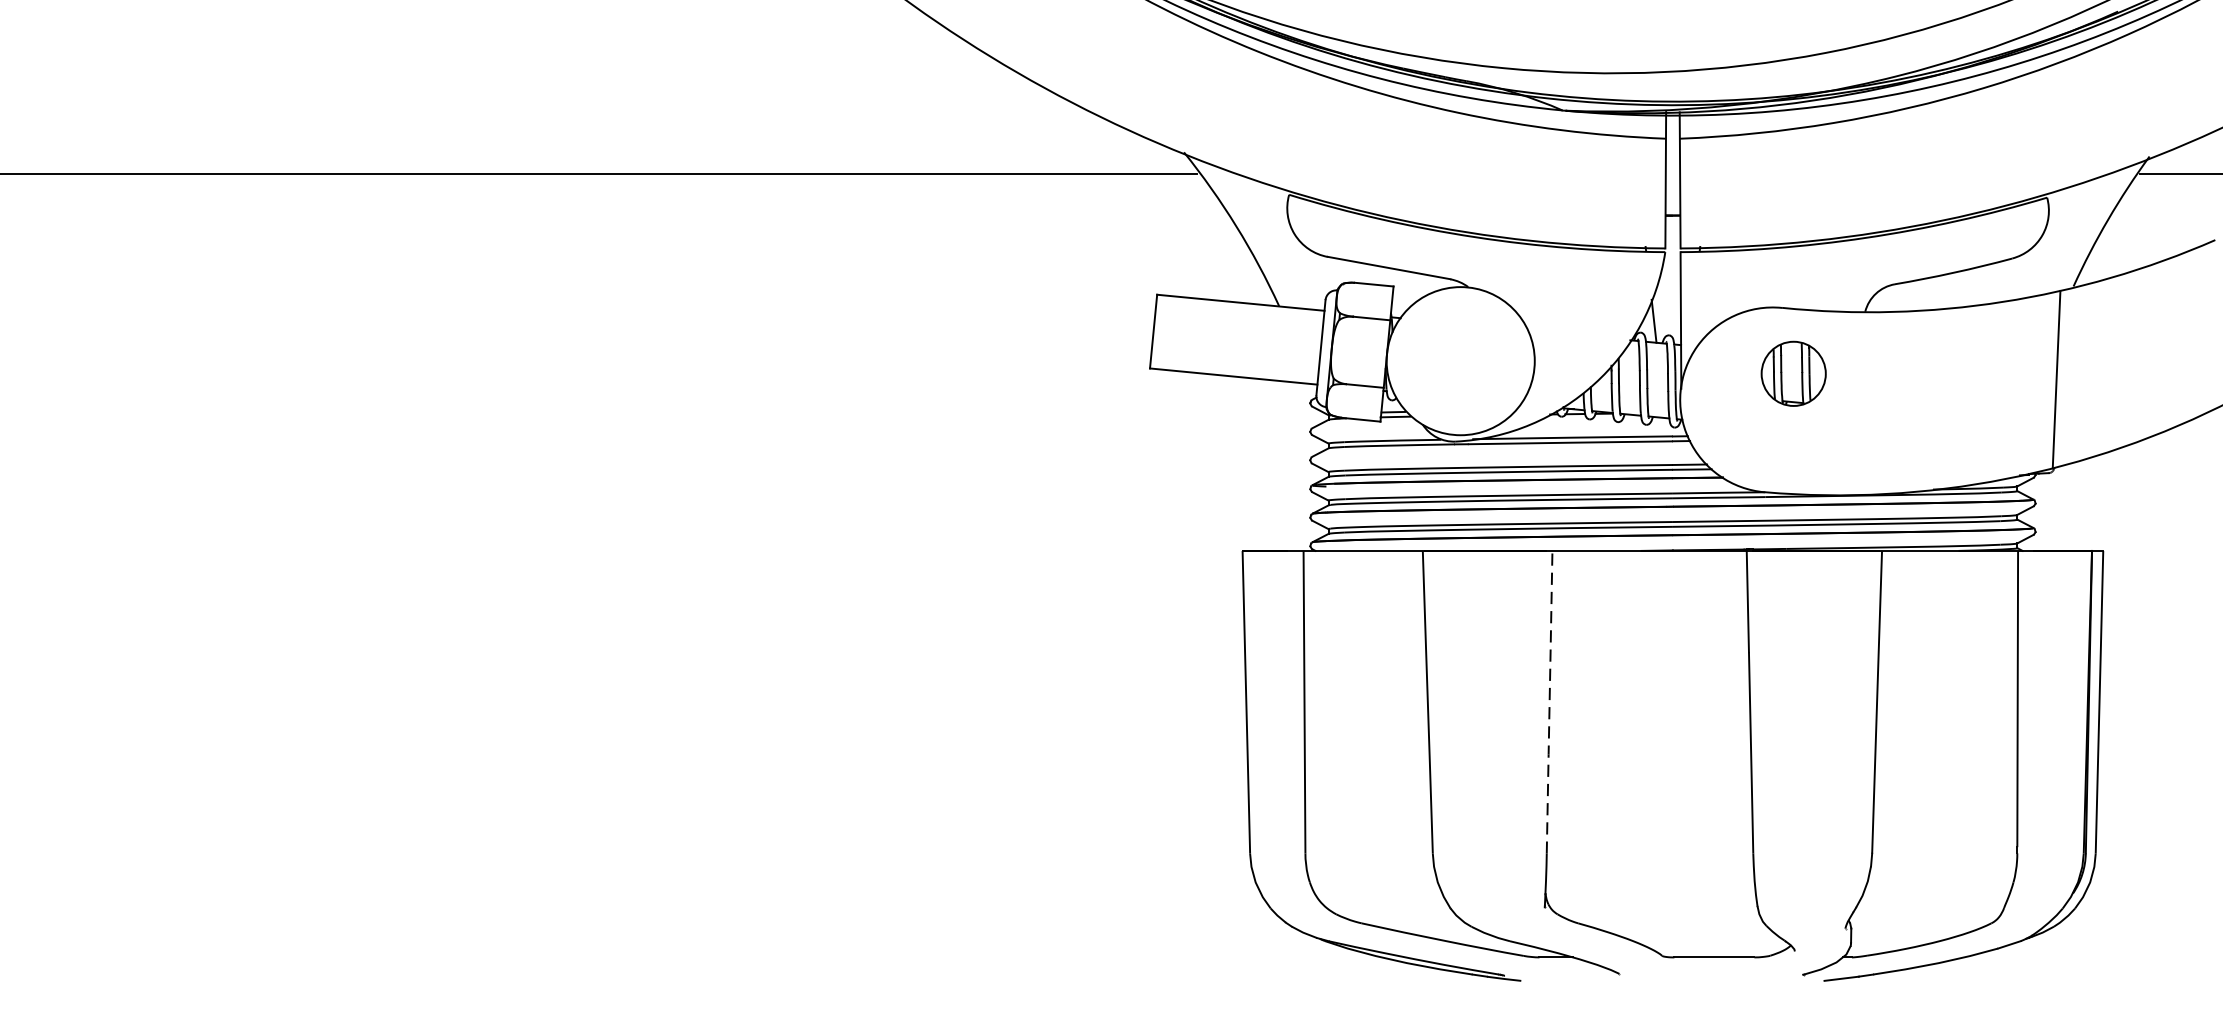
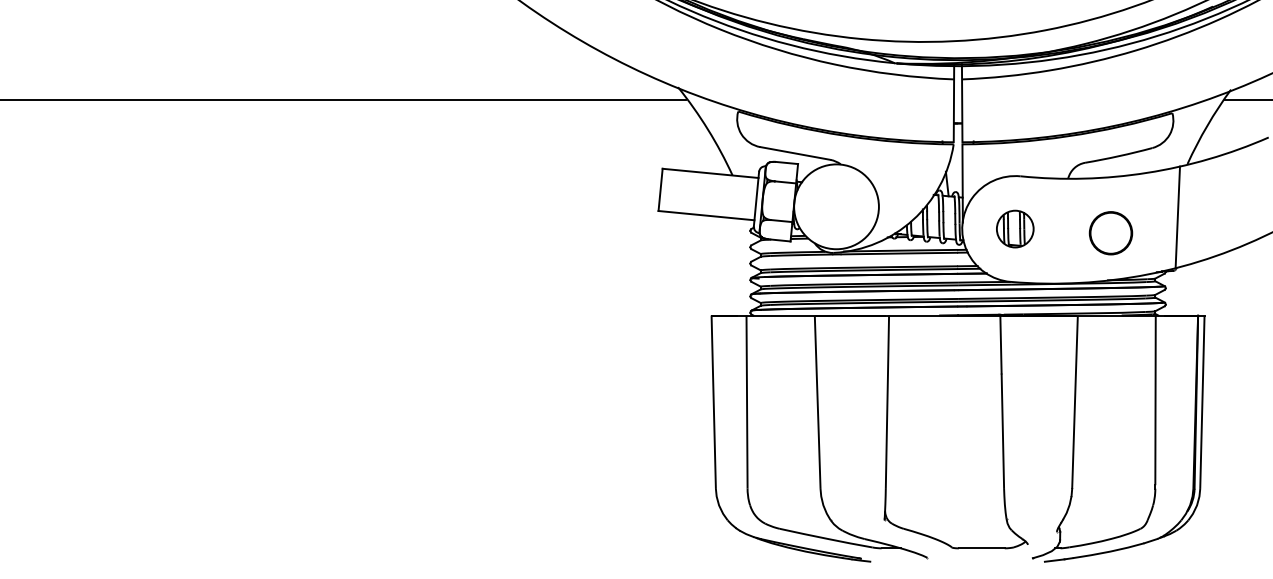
part: (1794, 372) -> (1015, 228), moved
part: (1939, 407) -> (1110, 233), added
line: (1549, 702) -> (887, 402), dashed -> solid

